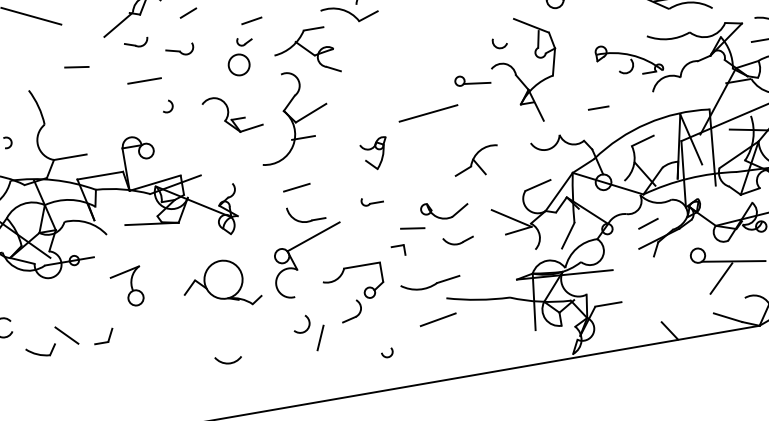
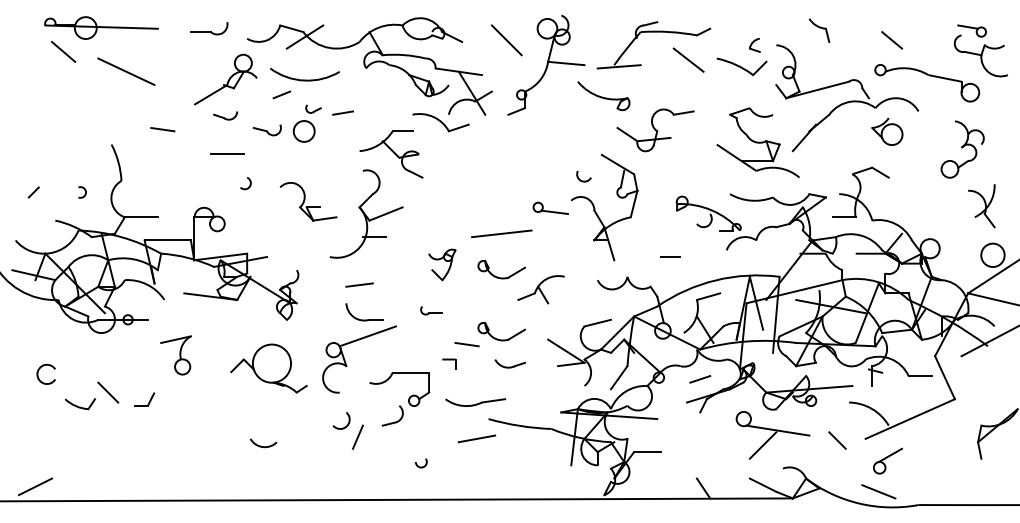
part: (240, 56) -> (306, 123), moved
part: (435, 156) -> (501, 277), added

